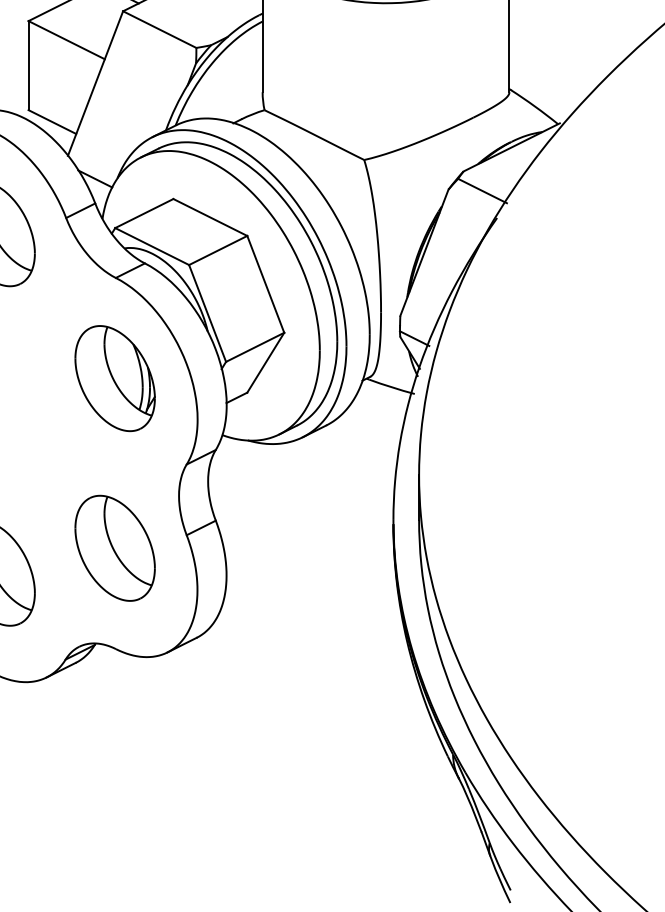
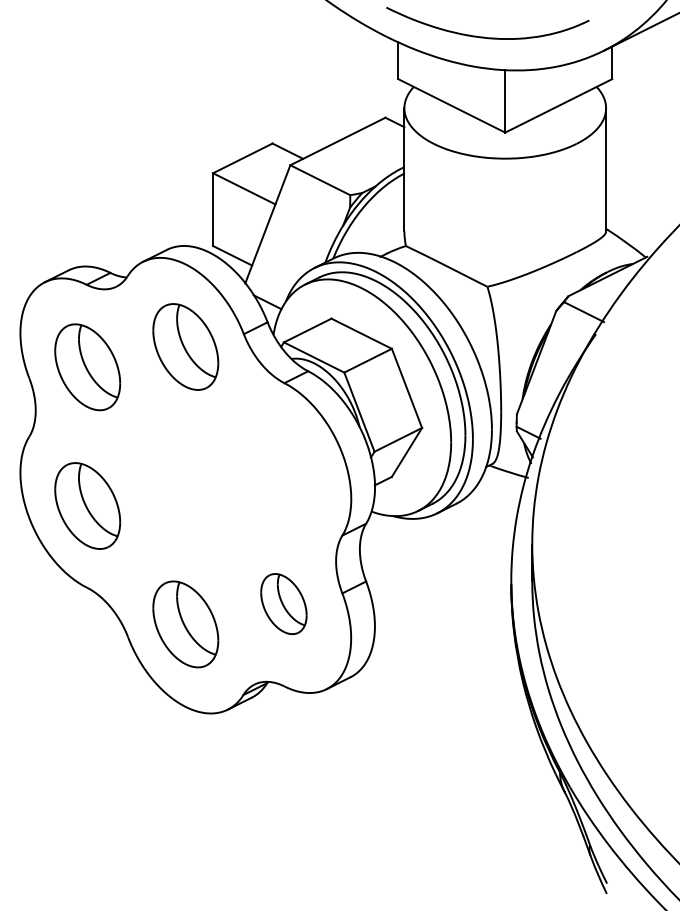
part: (114, 378) -> (283, 465), removed
part: (114, 547) -> (283, 603), size x0.7

